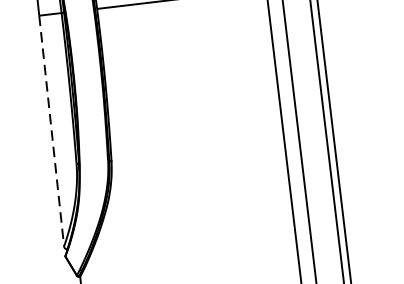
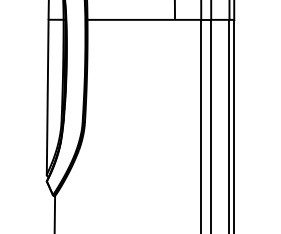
line: (51, 131) -> (47, 97), dashed -> solid

